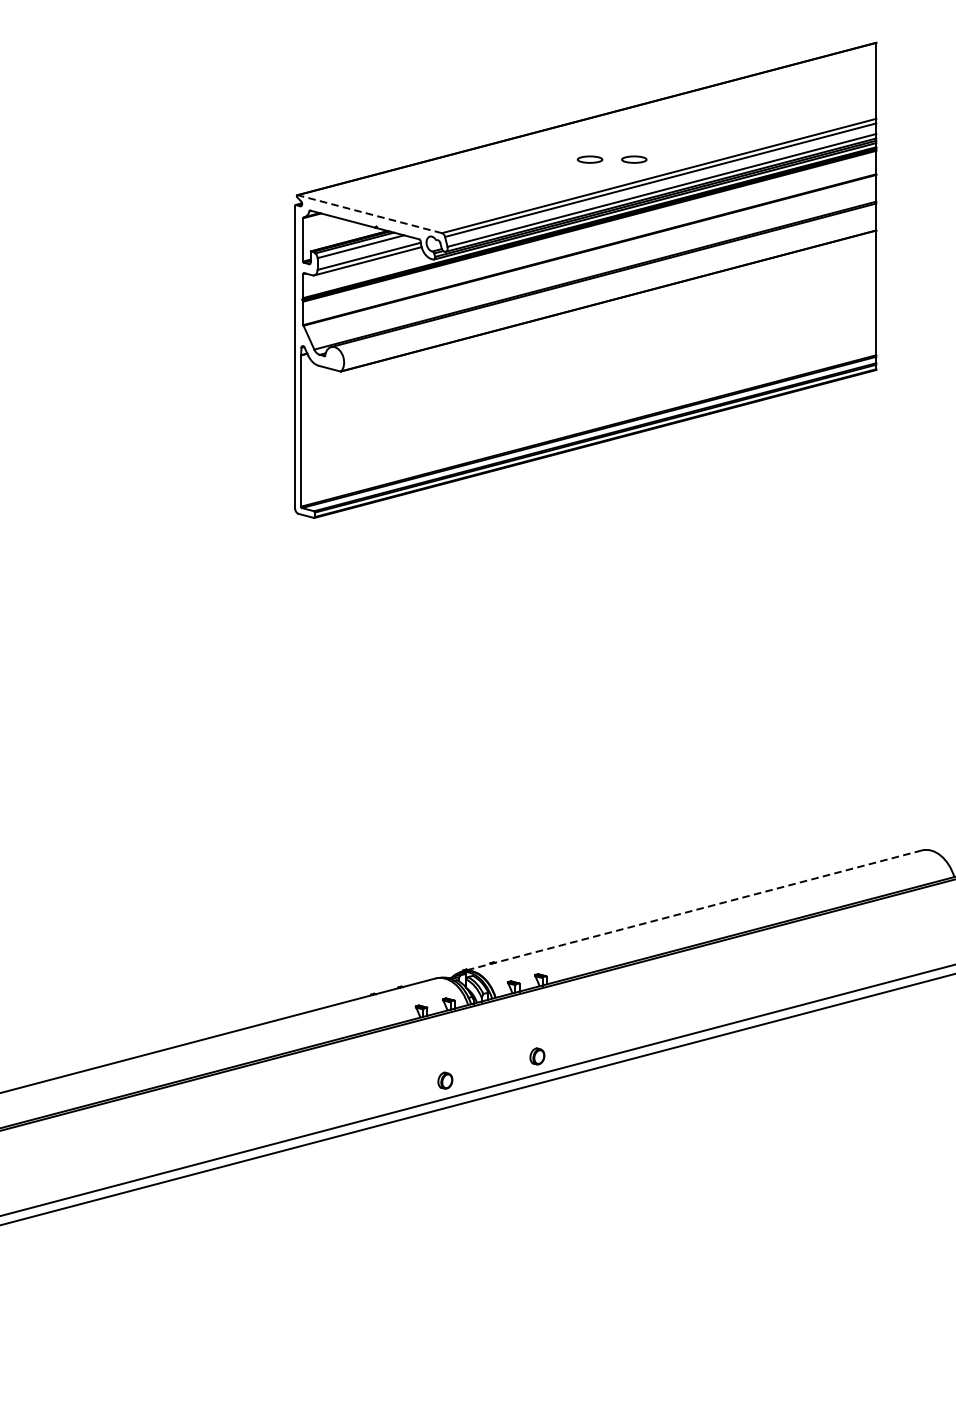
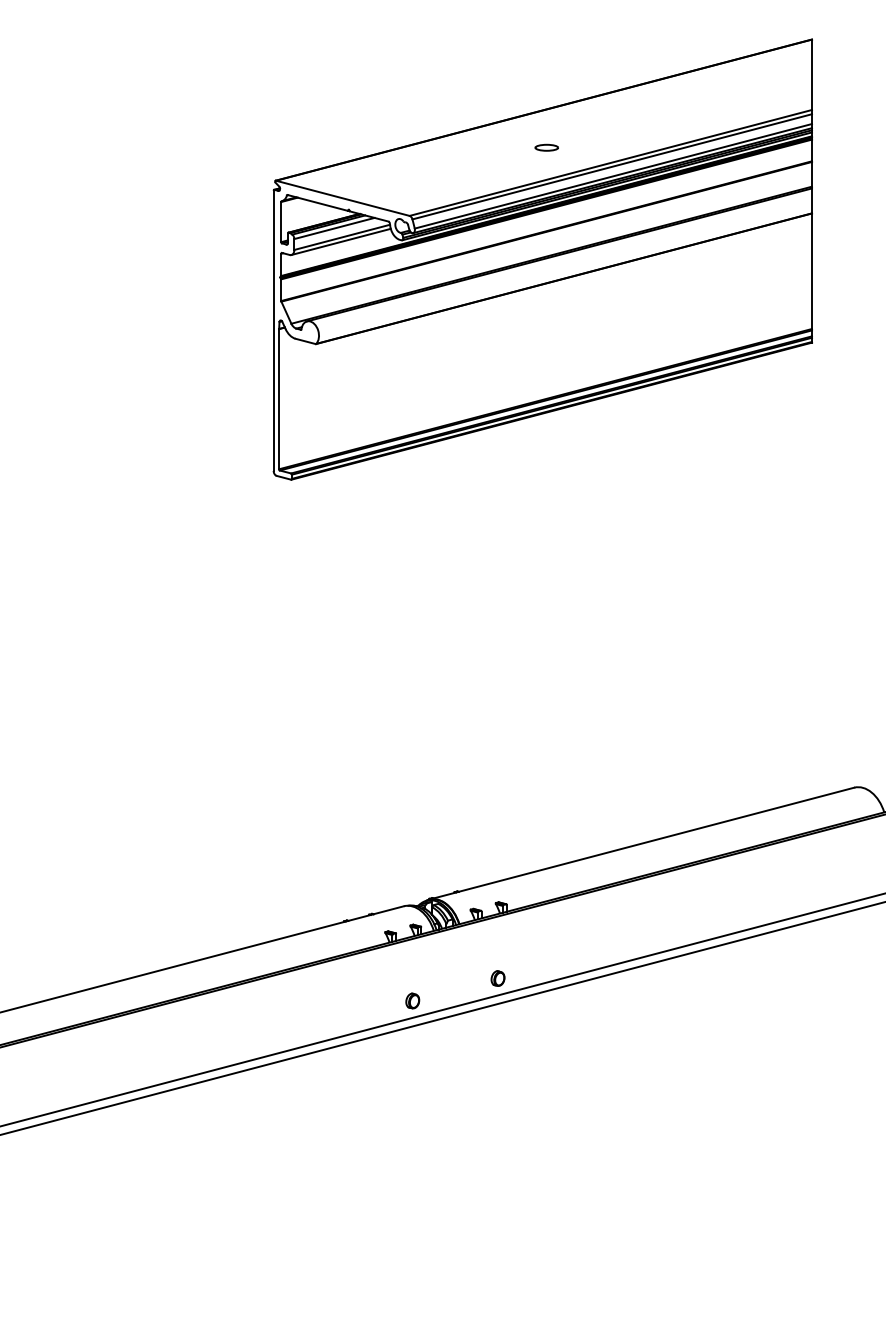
part: (633, 159) -> (587, 147), removed
line: (369, 214) -> (342, 198), dashed -> solid
line: (692, 910) -> (641, 843), dashed -> solid

